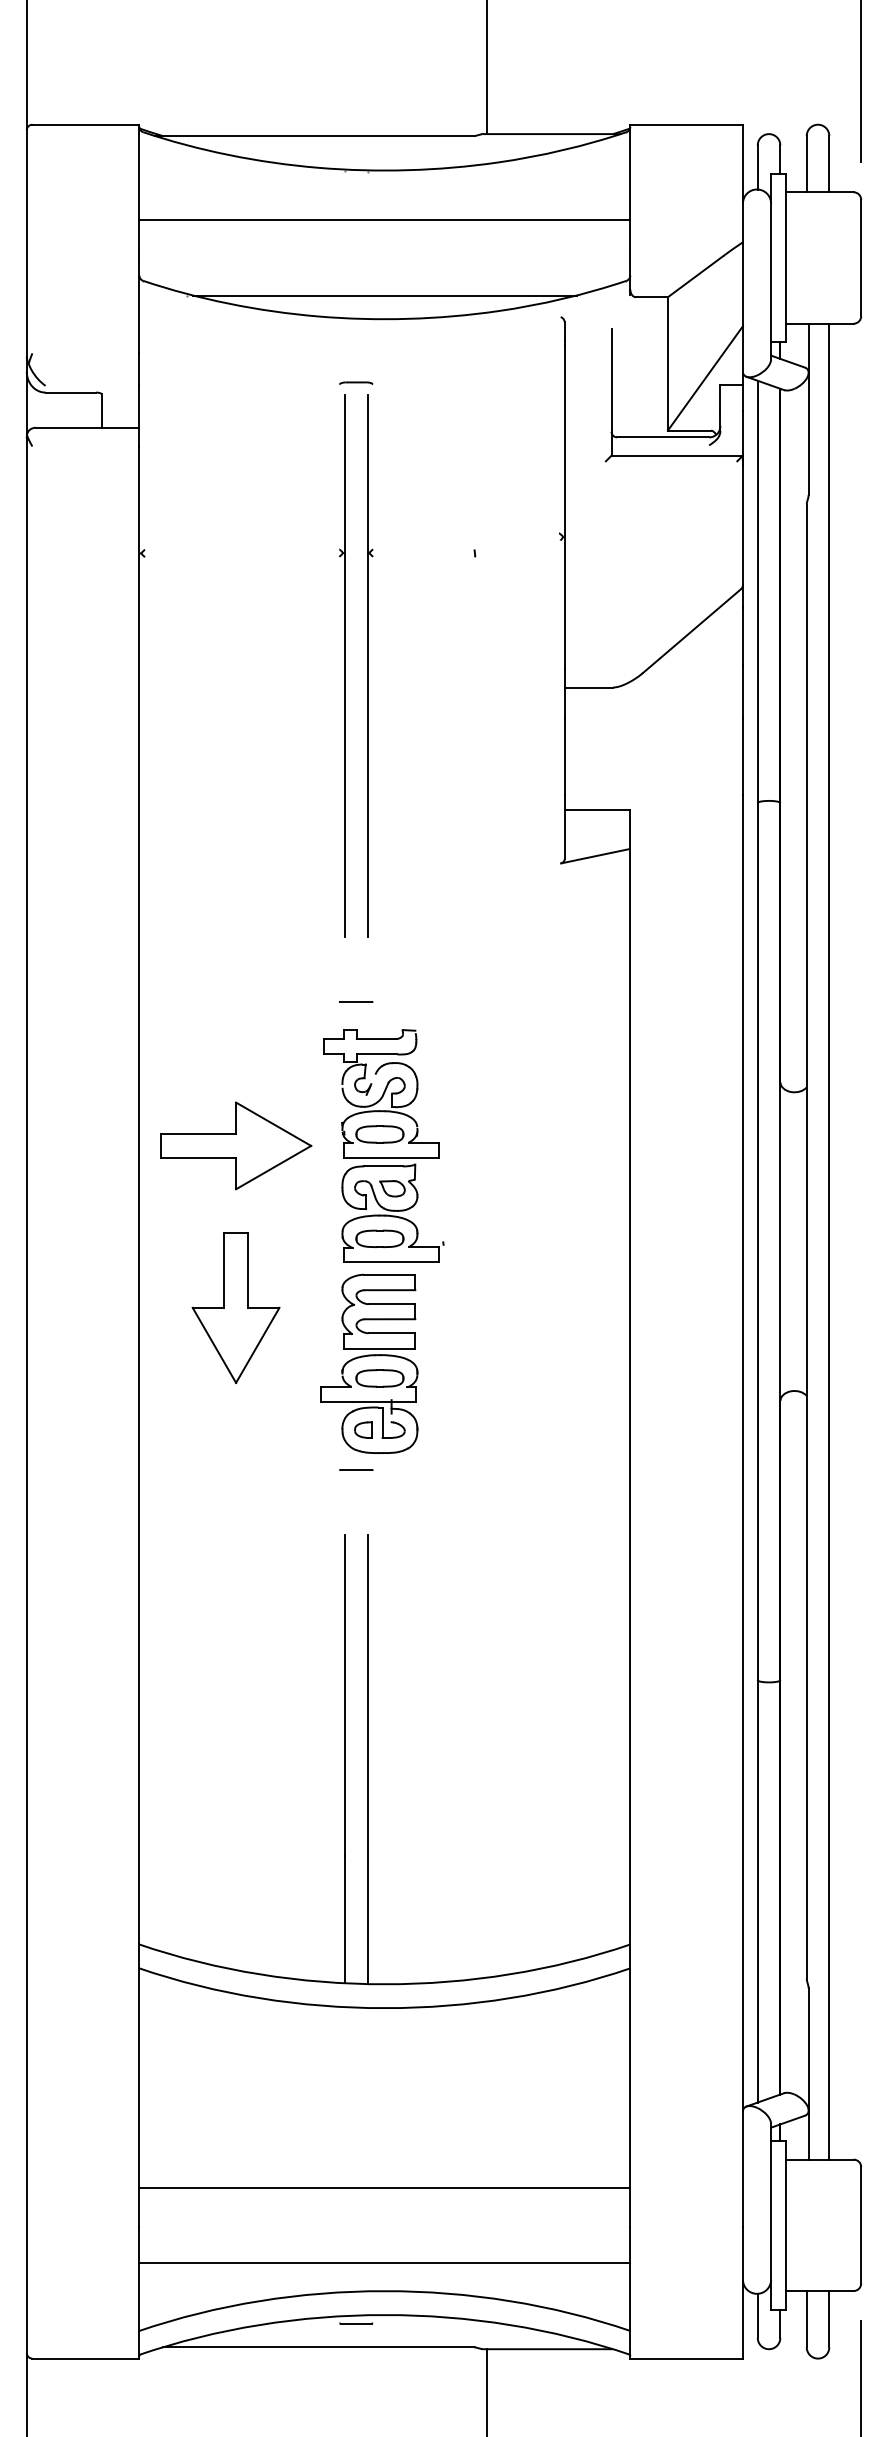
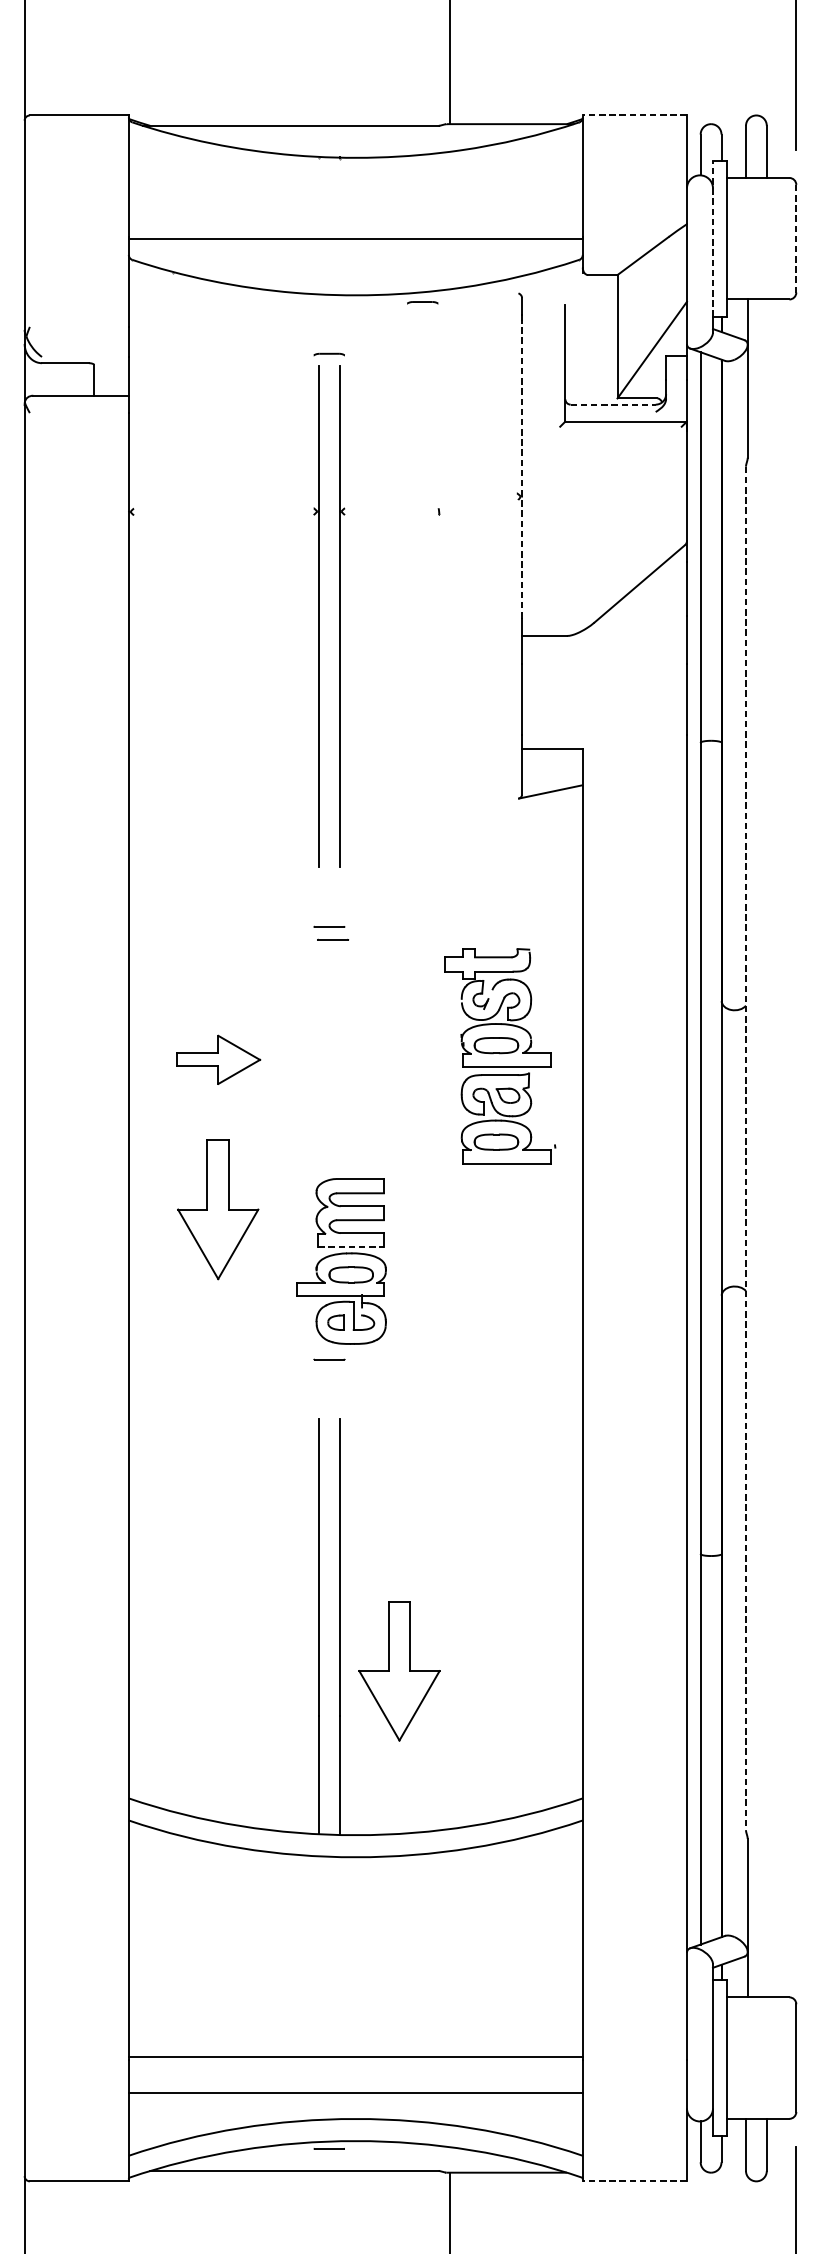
line: (686, 124) -> (634, 115), solid -> dashed
line: (384, 220) -> (355, 239), moved
line: (771, 257) -> (713, 238), solid -> dashed
line: (861, 258) -> (796, 239), solid -> dashed
line: (384, 295) -> (355, 273), removed
line: (457, 326) -> (422, 302), added
line: (663, 437) -> (613, 404), solid -> dashed
line: (564, 507) -> (521, 469), solid -> dashed
line: (360, 1015) -> (333, 939), added
part: (236, 1145) -> (218, 1059), size x0.6
part: (383, 1145) -> (499, 1055), moved
line: (829, 1241) -> (767, 1148), removed
line: (806, 1242) -> (745, 1149), solid -> dashed
line: (379, 1348) -> (350, 1247), solid -> dashed
part: (431, 1806) -> (398, 1670), added
line: (384, 2187) -> (355, 2056), moved
line: (686, 2358) -> (634, 2181), solid -> dashed

